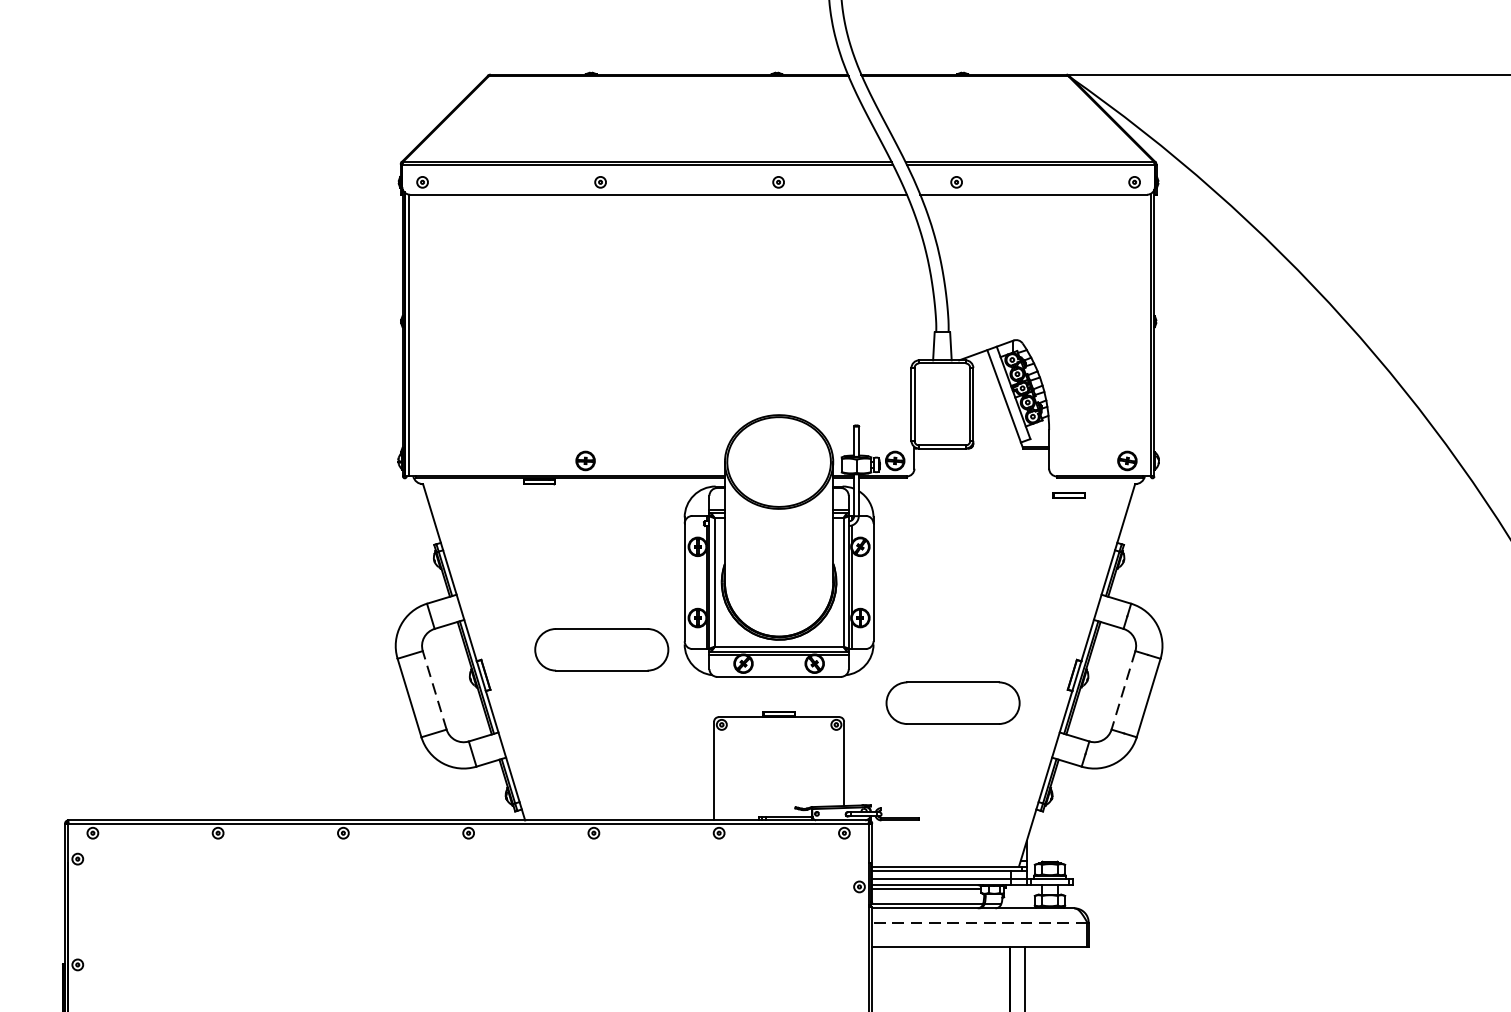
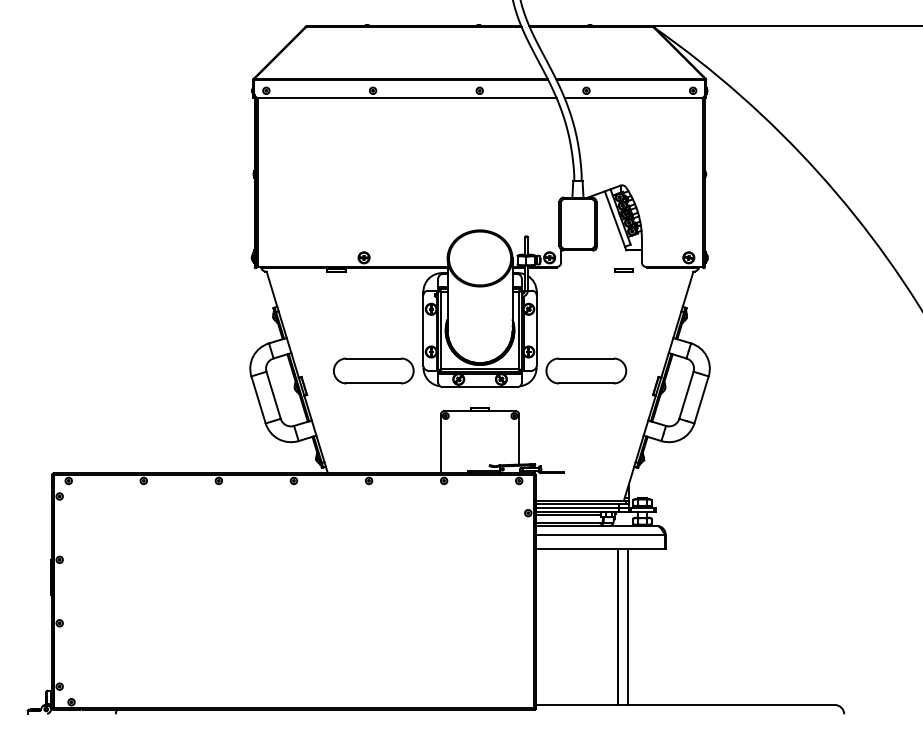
line: (1068, 493) -> (623, 269), moved
line: (434, 690) -> (273, 395), dashed -> solid
line: (1123, 690) -> (686, 395), dashed -> solid
part: (953, 702) -> (586, 370), moved
line: (978, 922) -> (599, 534), dashed -> solid

